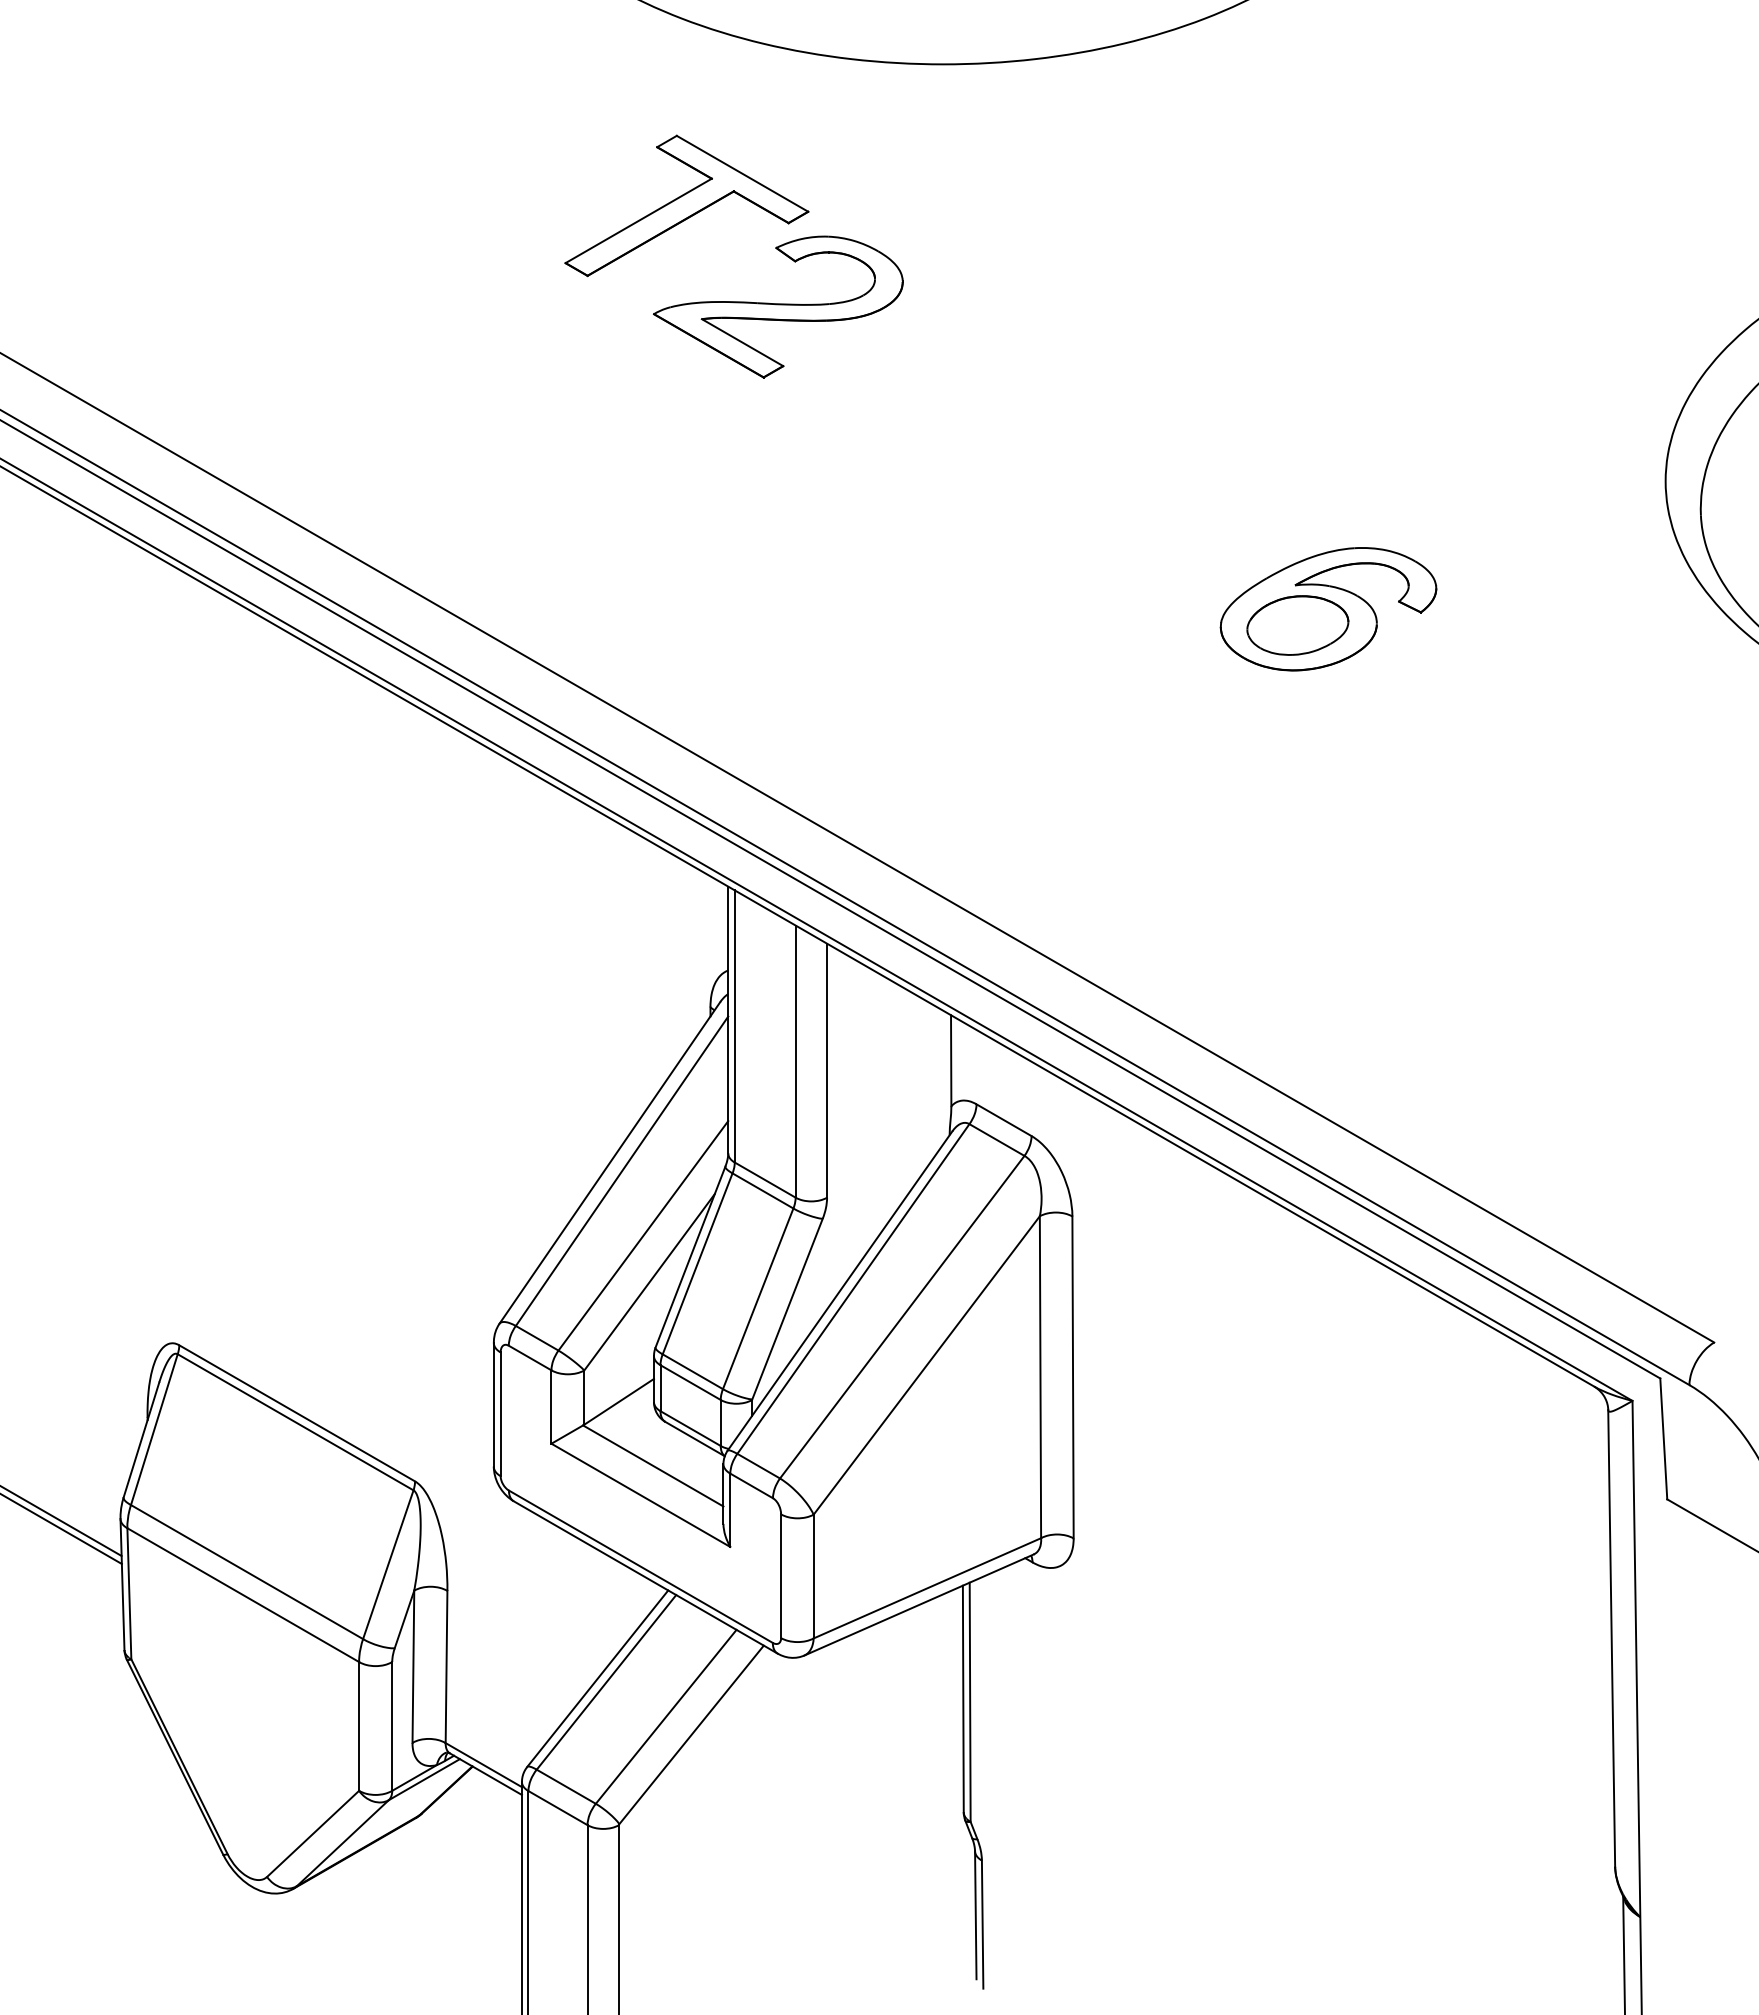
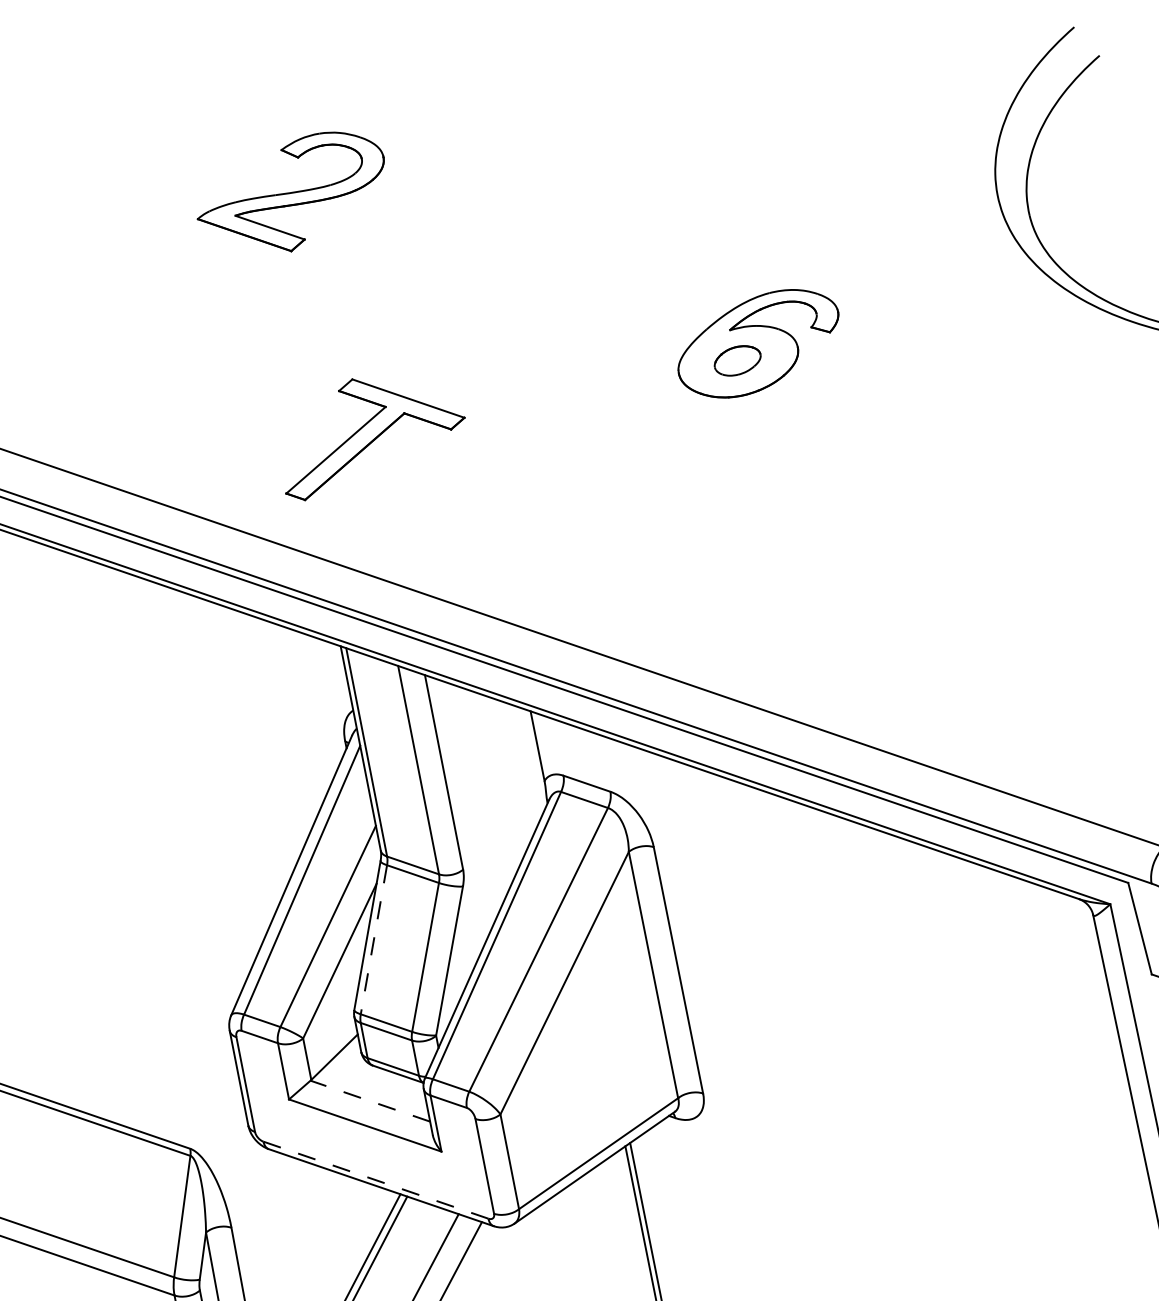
part: (686, 205) -> (370, 431), moved
part: (1297, 625) -> (737, 360), size x0.6
line: (697, 1263) -> (373, 939), solid -> dashed
line: (652, 1465) -> (369, 1100), solid -> dashed
line: (641, 1566) -> (376, 1179), solid -> dashed

